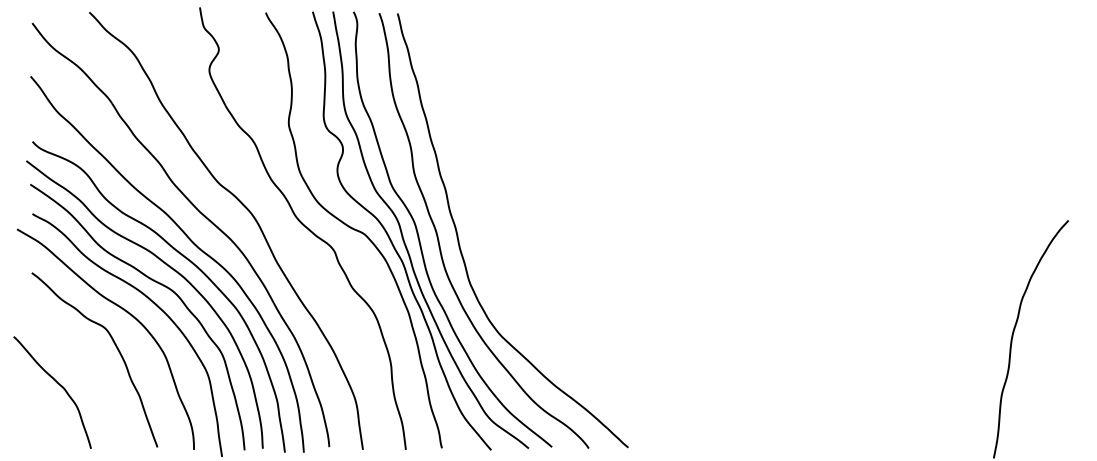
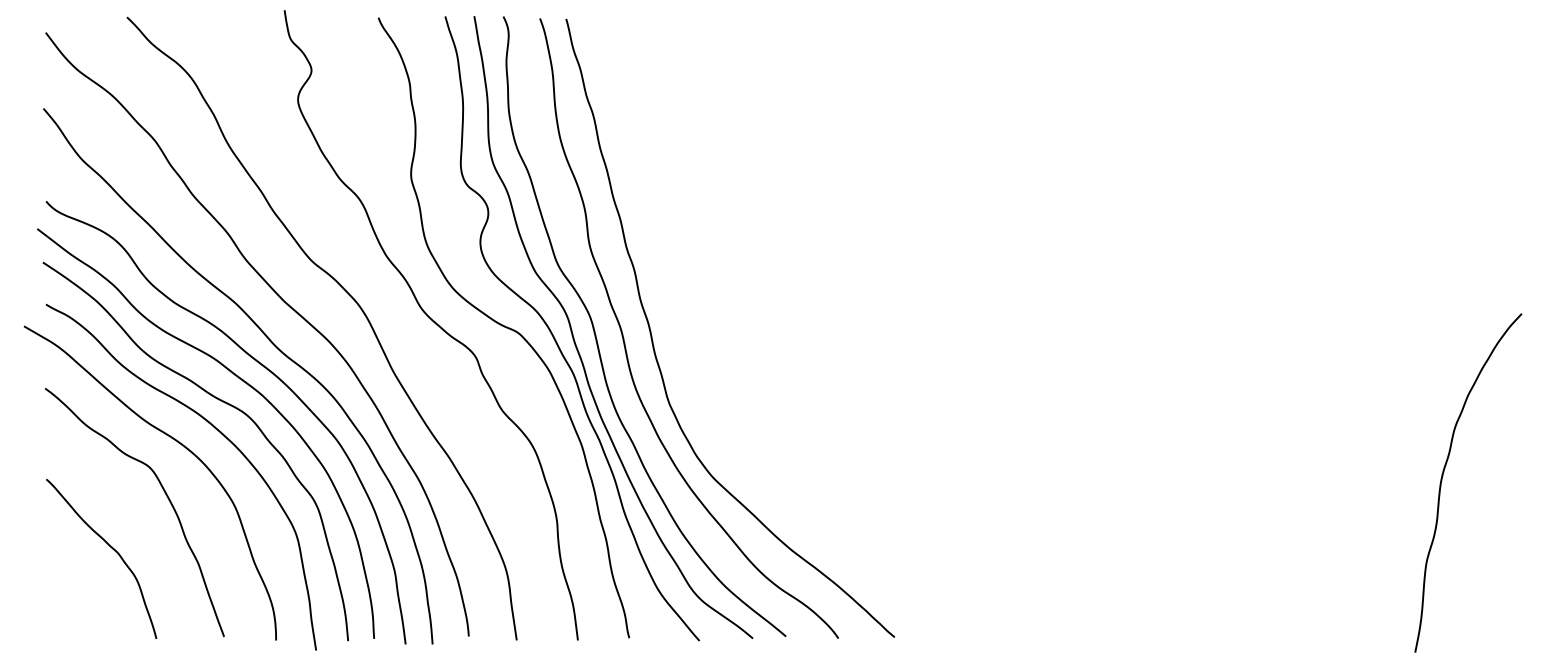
curve: (59, 385) -> (111, 548), moved

